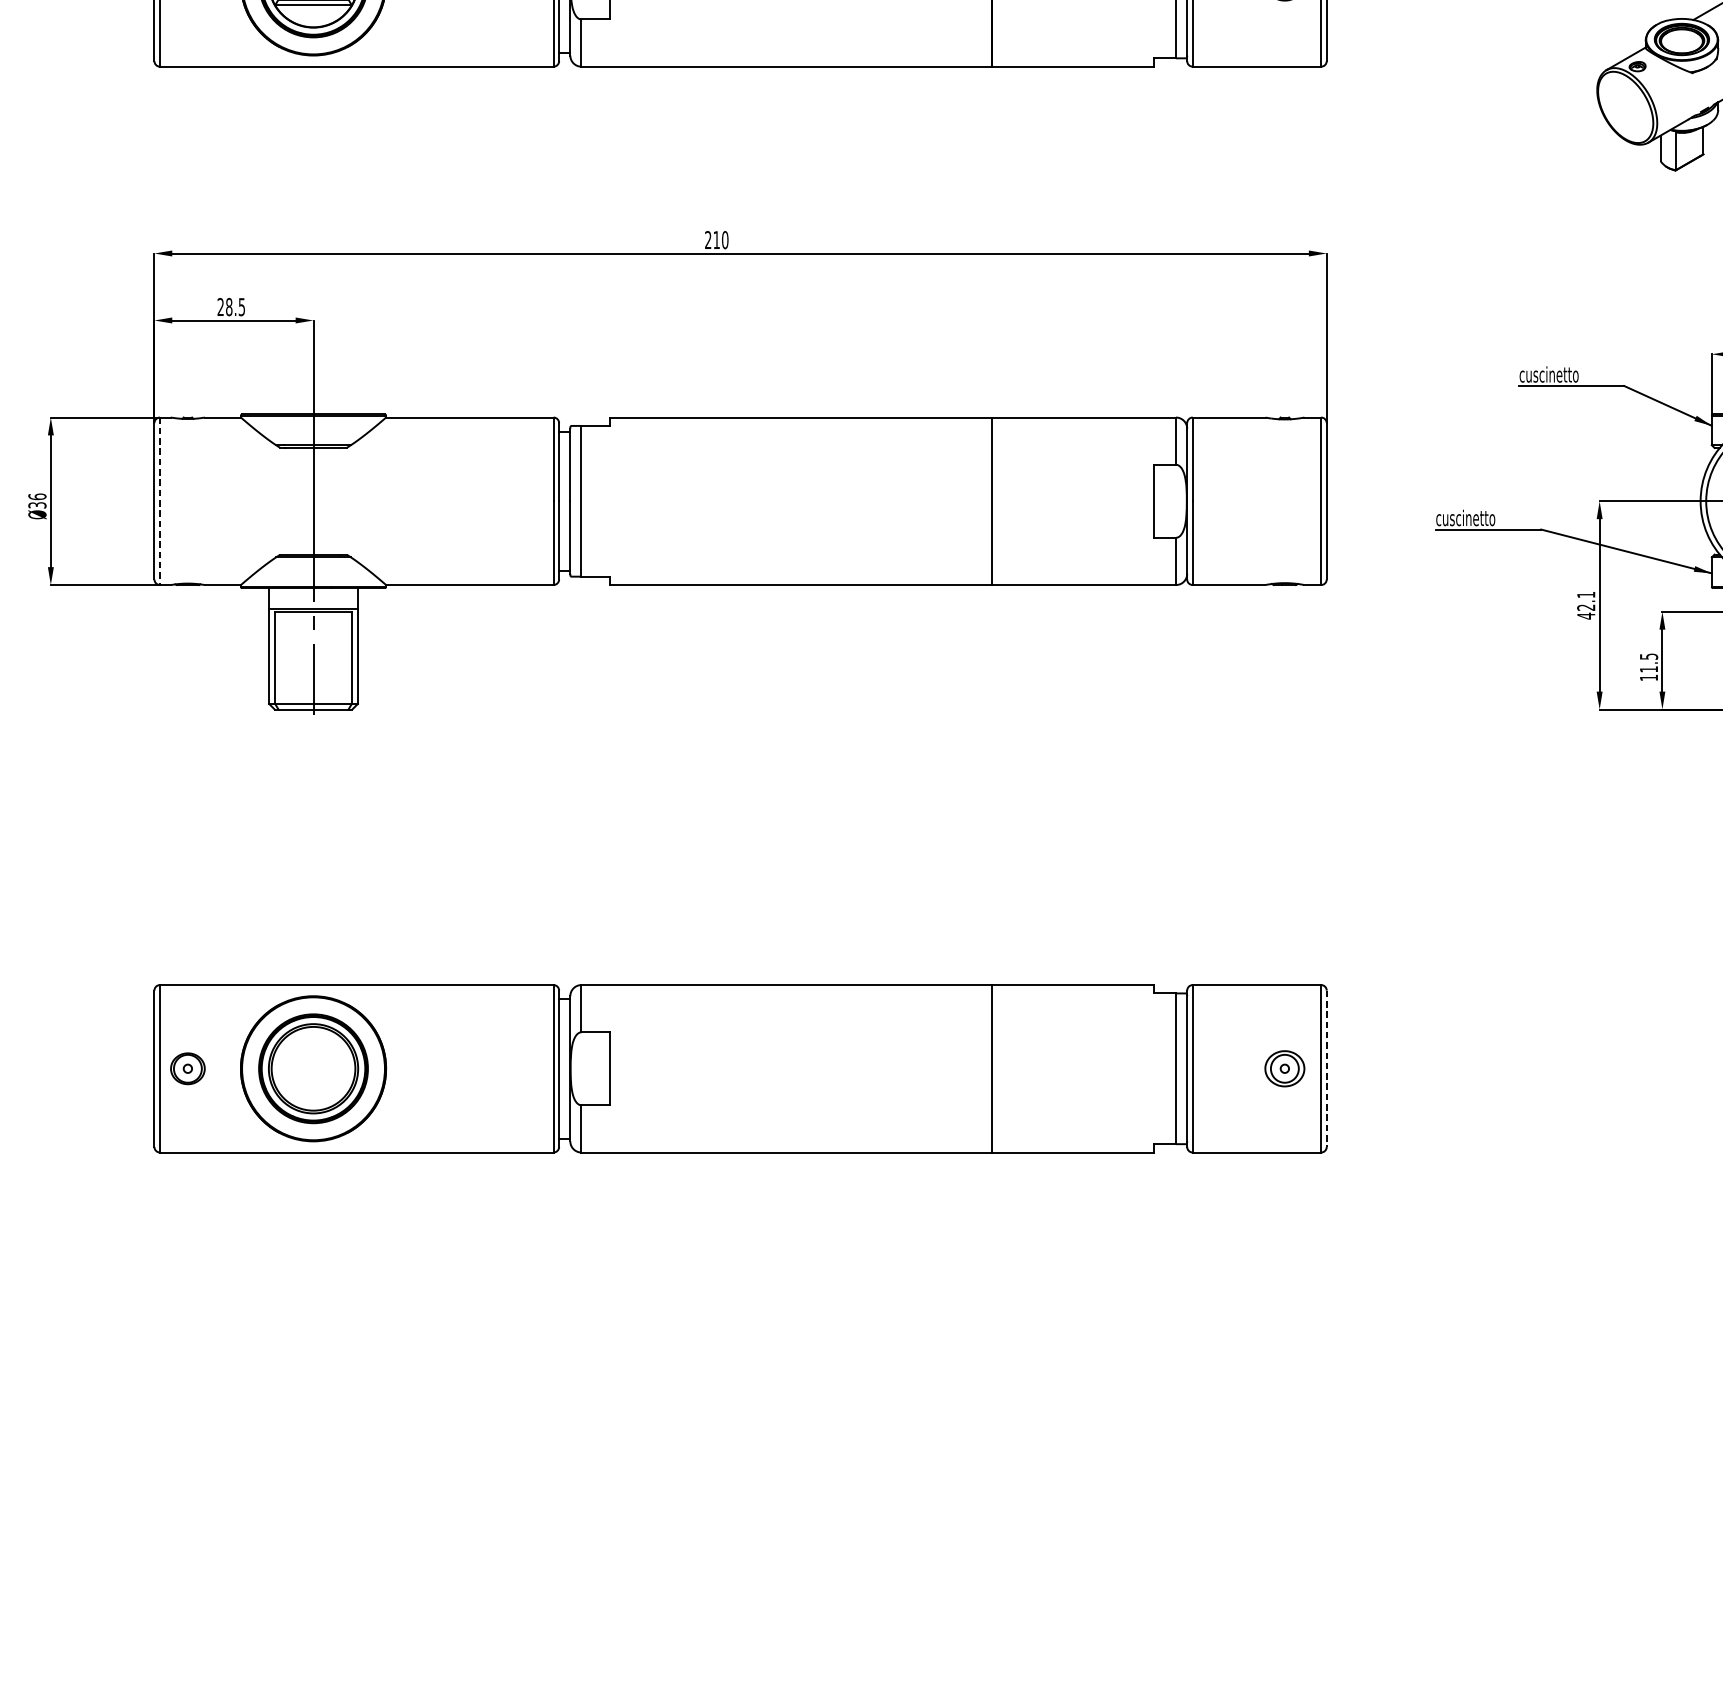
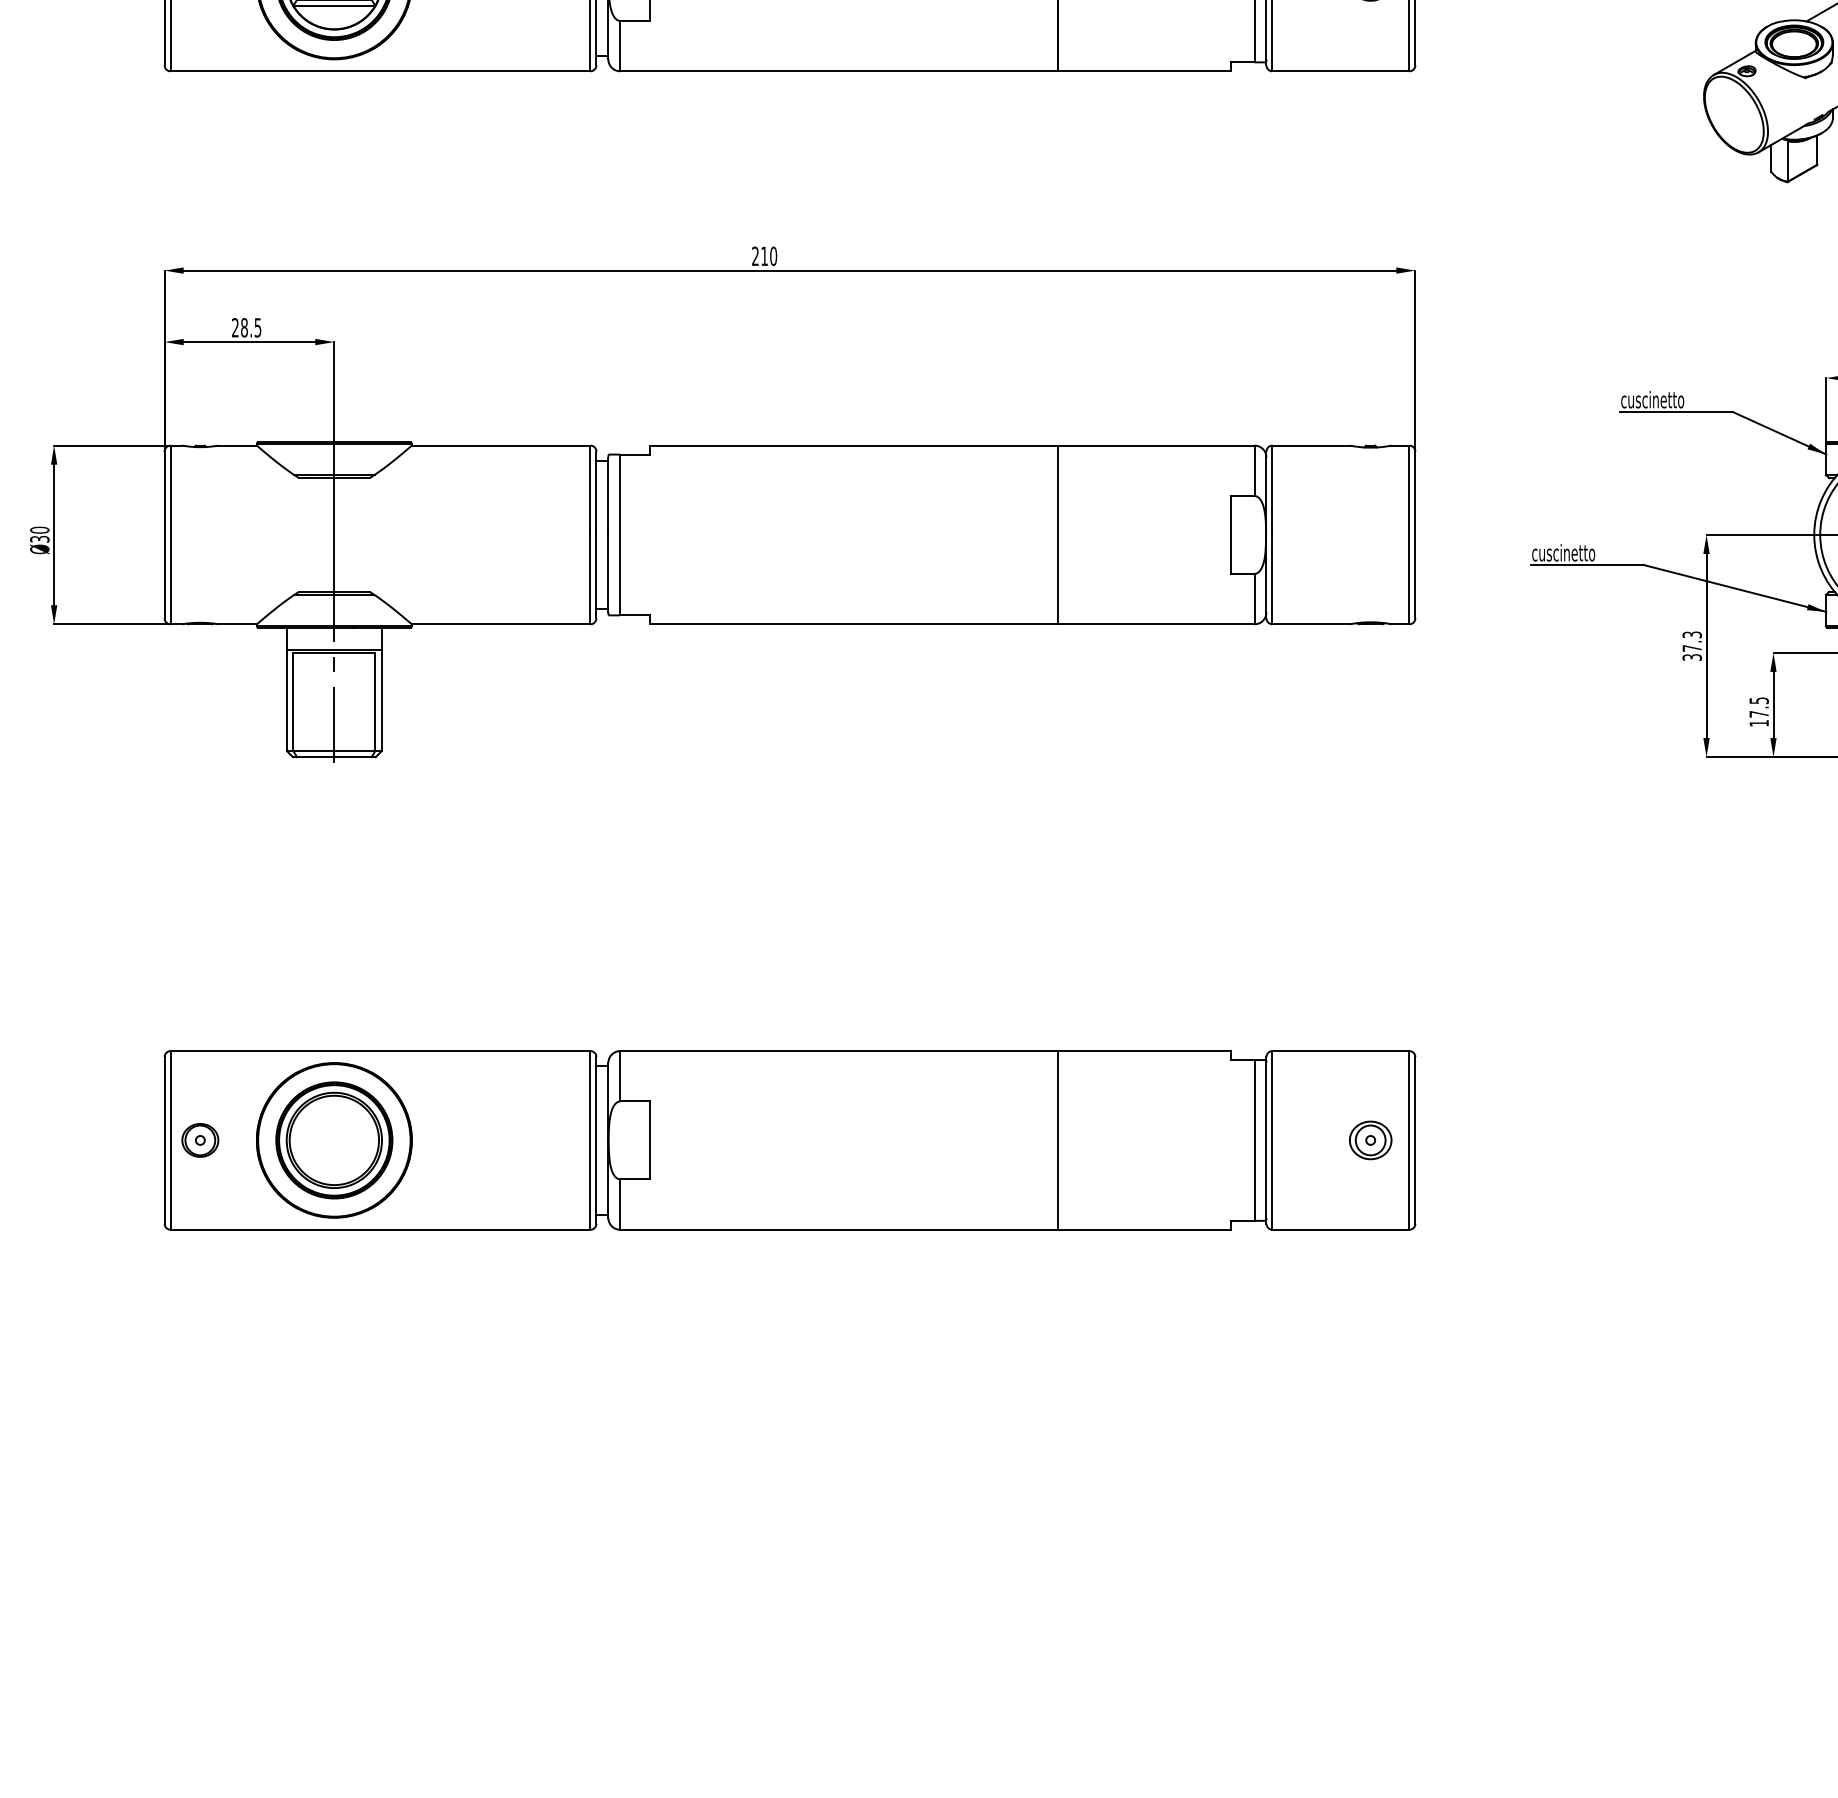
text: (37, 496) -> (39, 529), Ø36 -> Ø30
line: (159, 501) -> (170, 535), dashed -> solid
text: (1586, 605) -> (1692, 646), 42.1 -> 37.3
text: (1648, 669) -> (1758, 714), 11.5 -> 17.5
line: (1326, 1068) -> (1415, 1140), dashed -> solid

